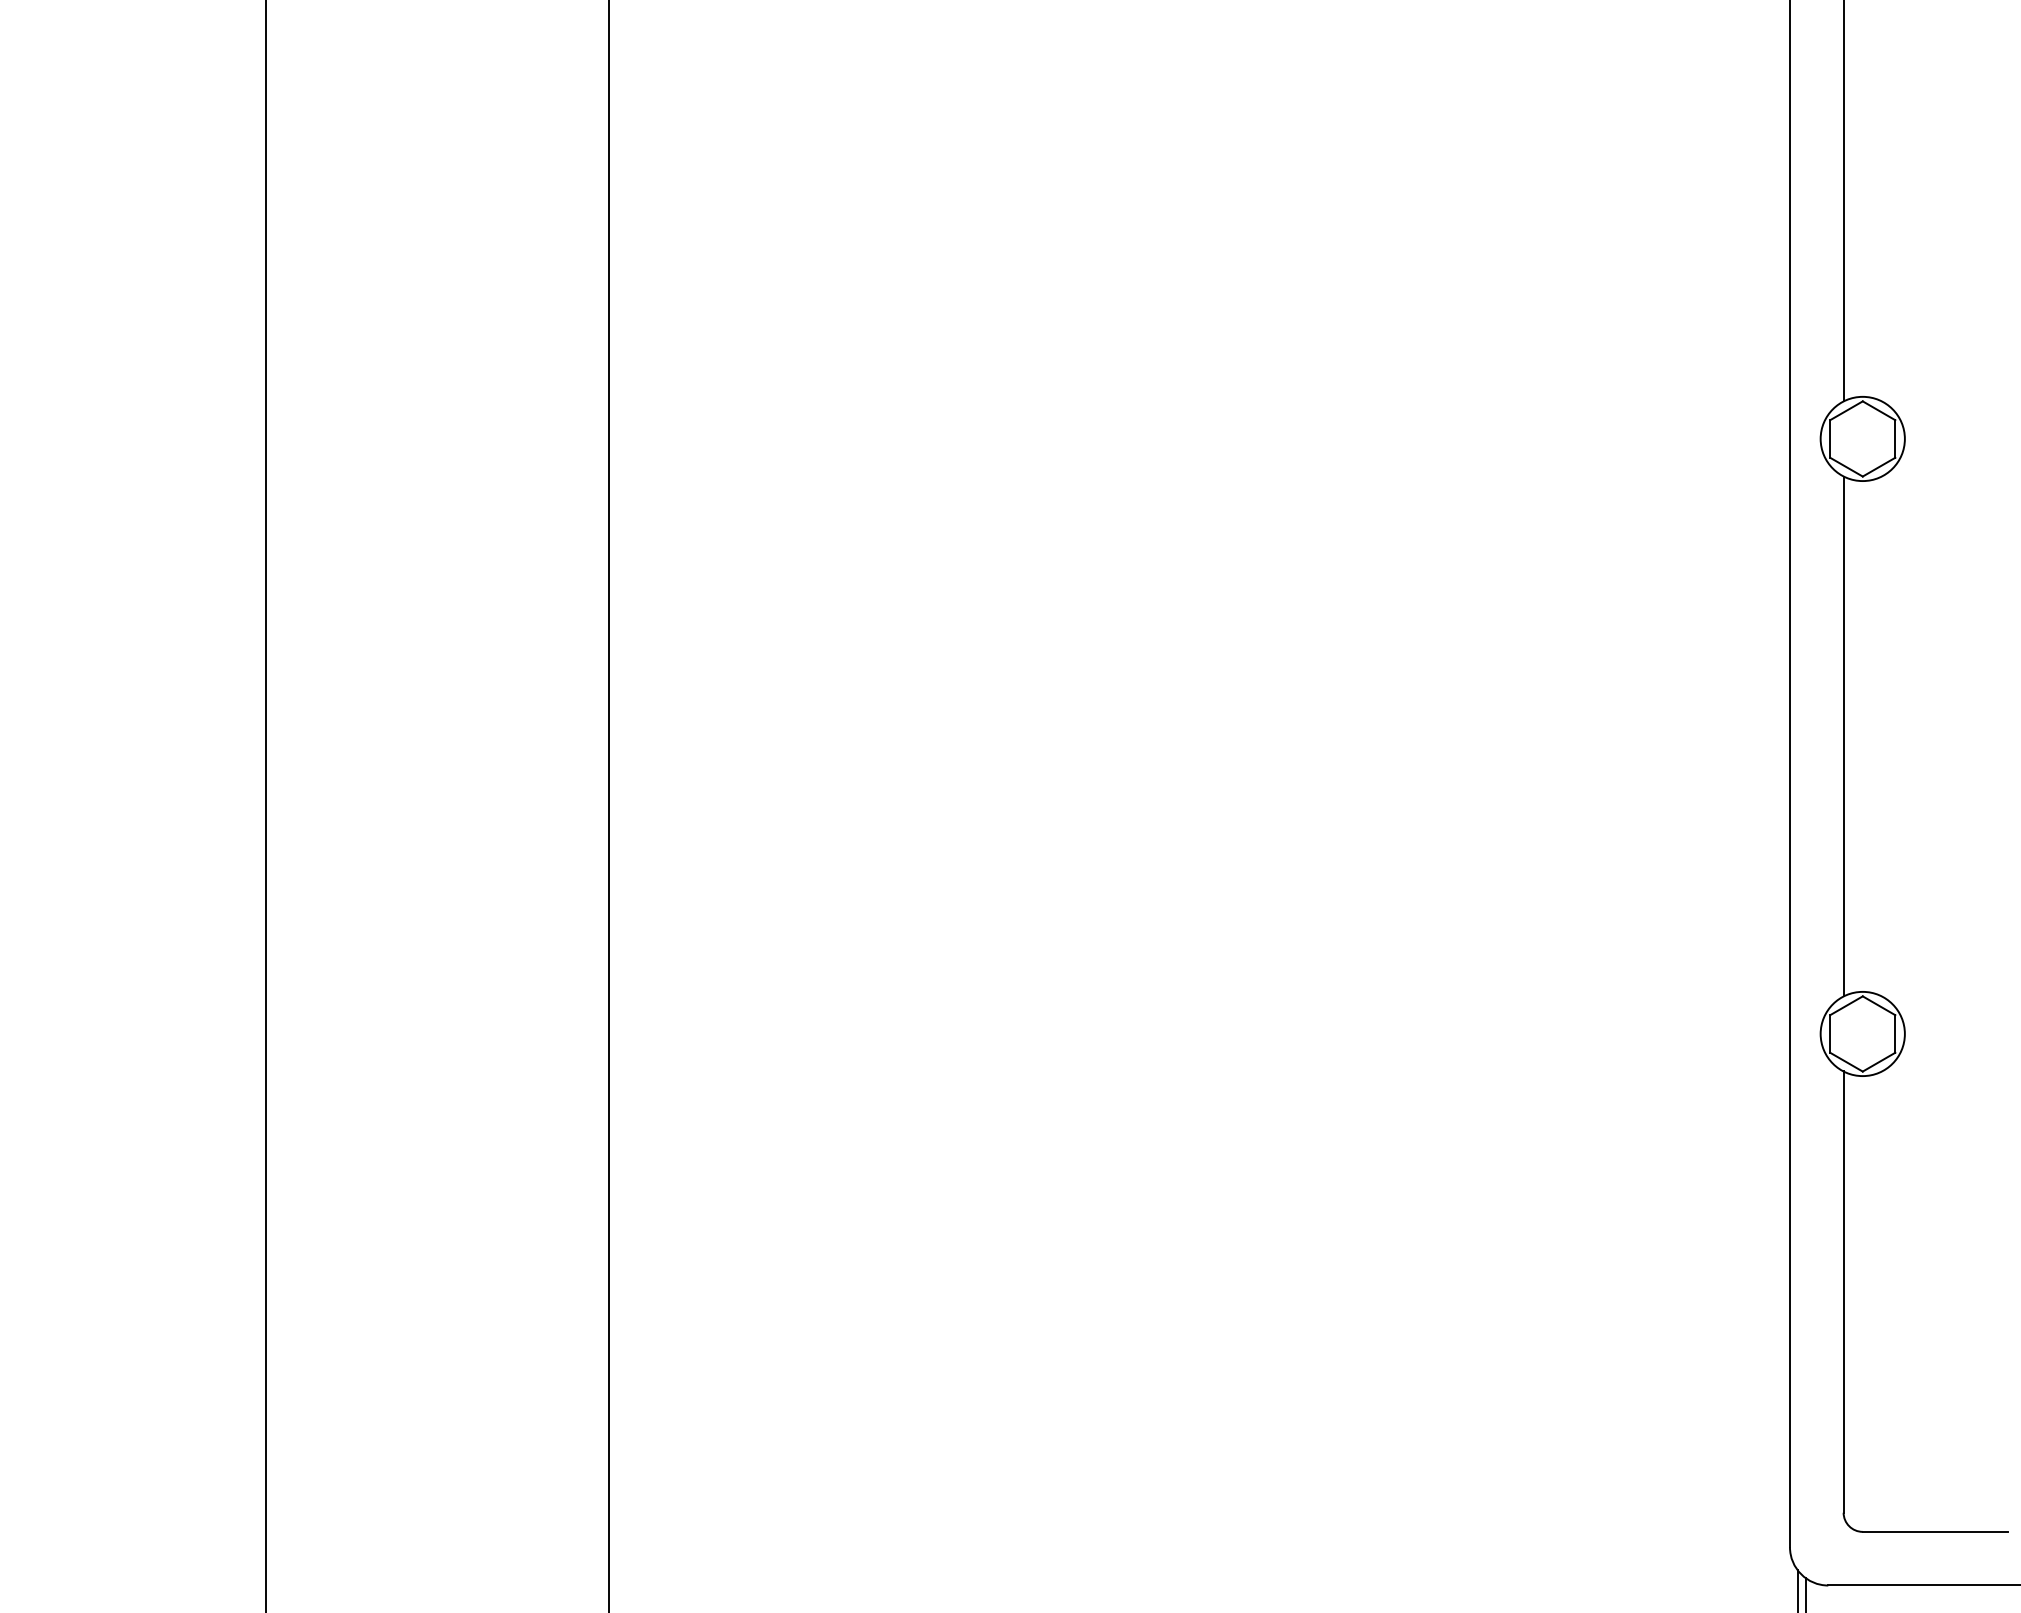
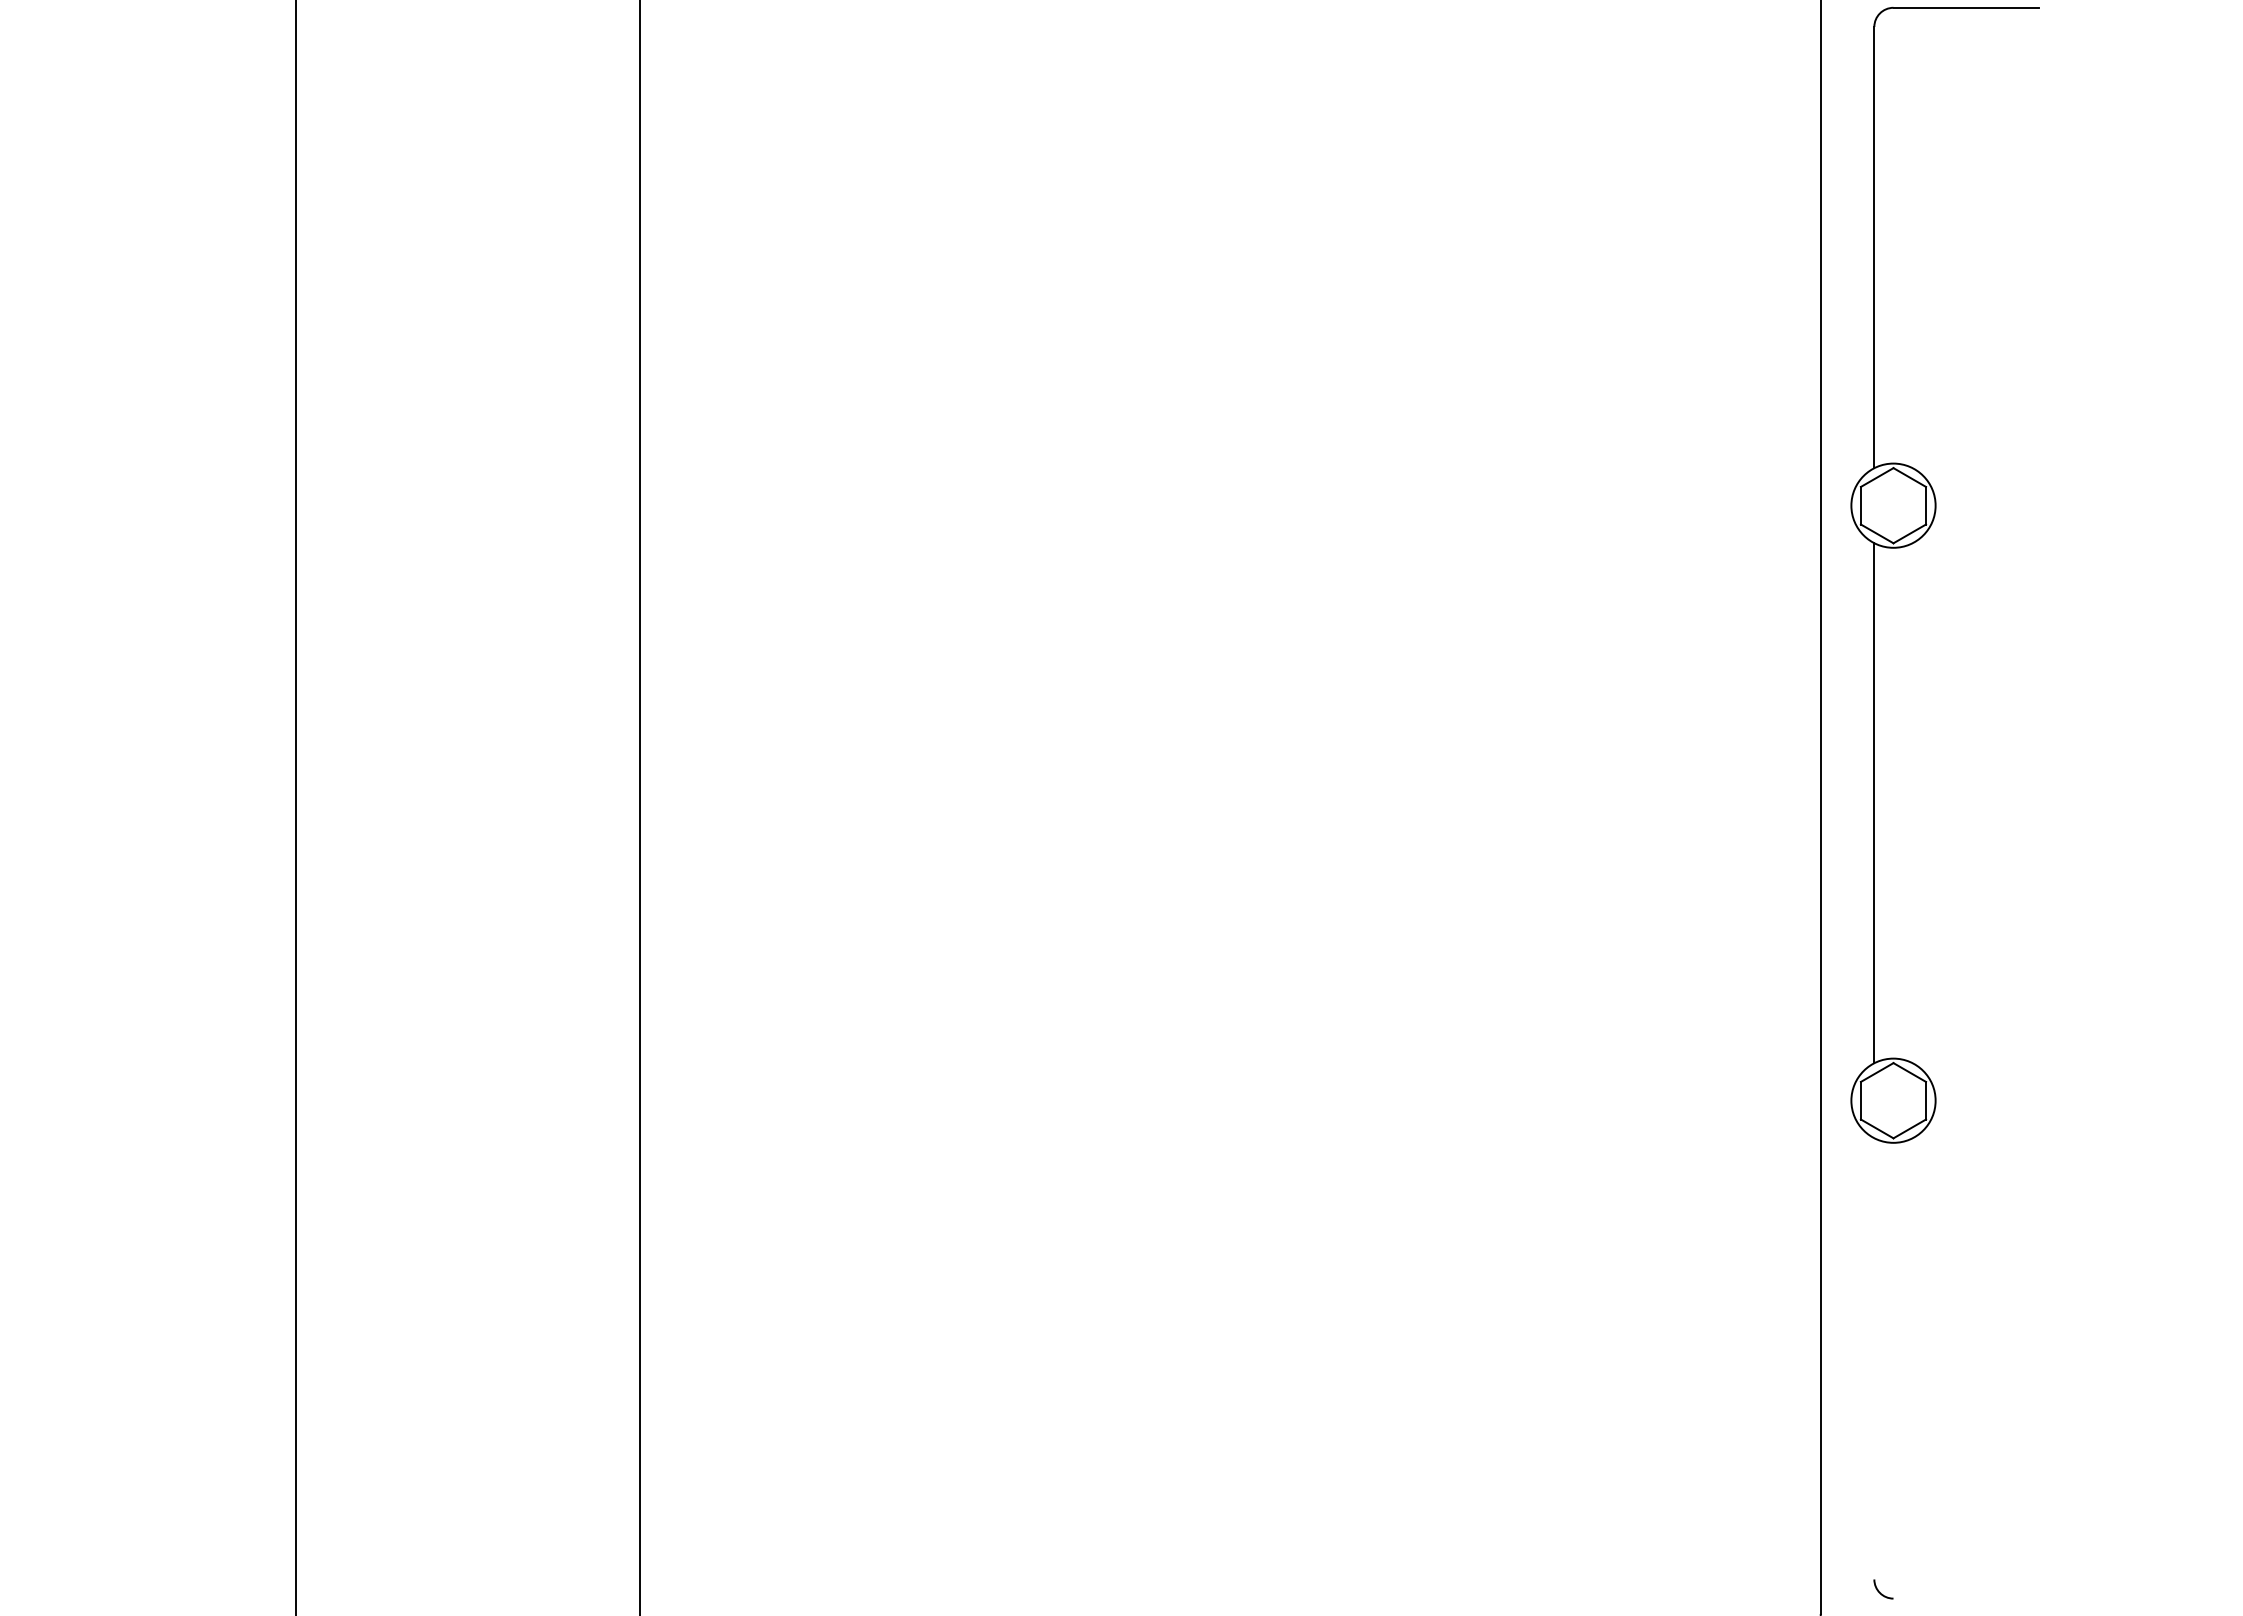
line: (1843, 1291) -> (1874, 1358), removed
line: (1935, 1531) -> (1966, 1598), removed

